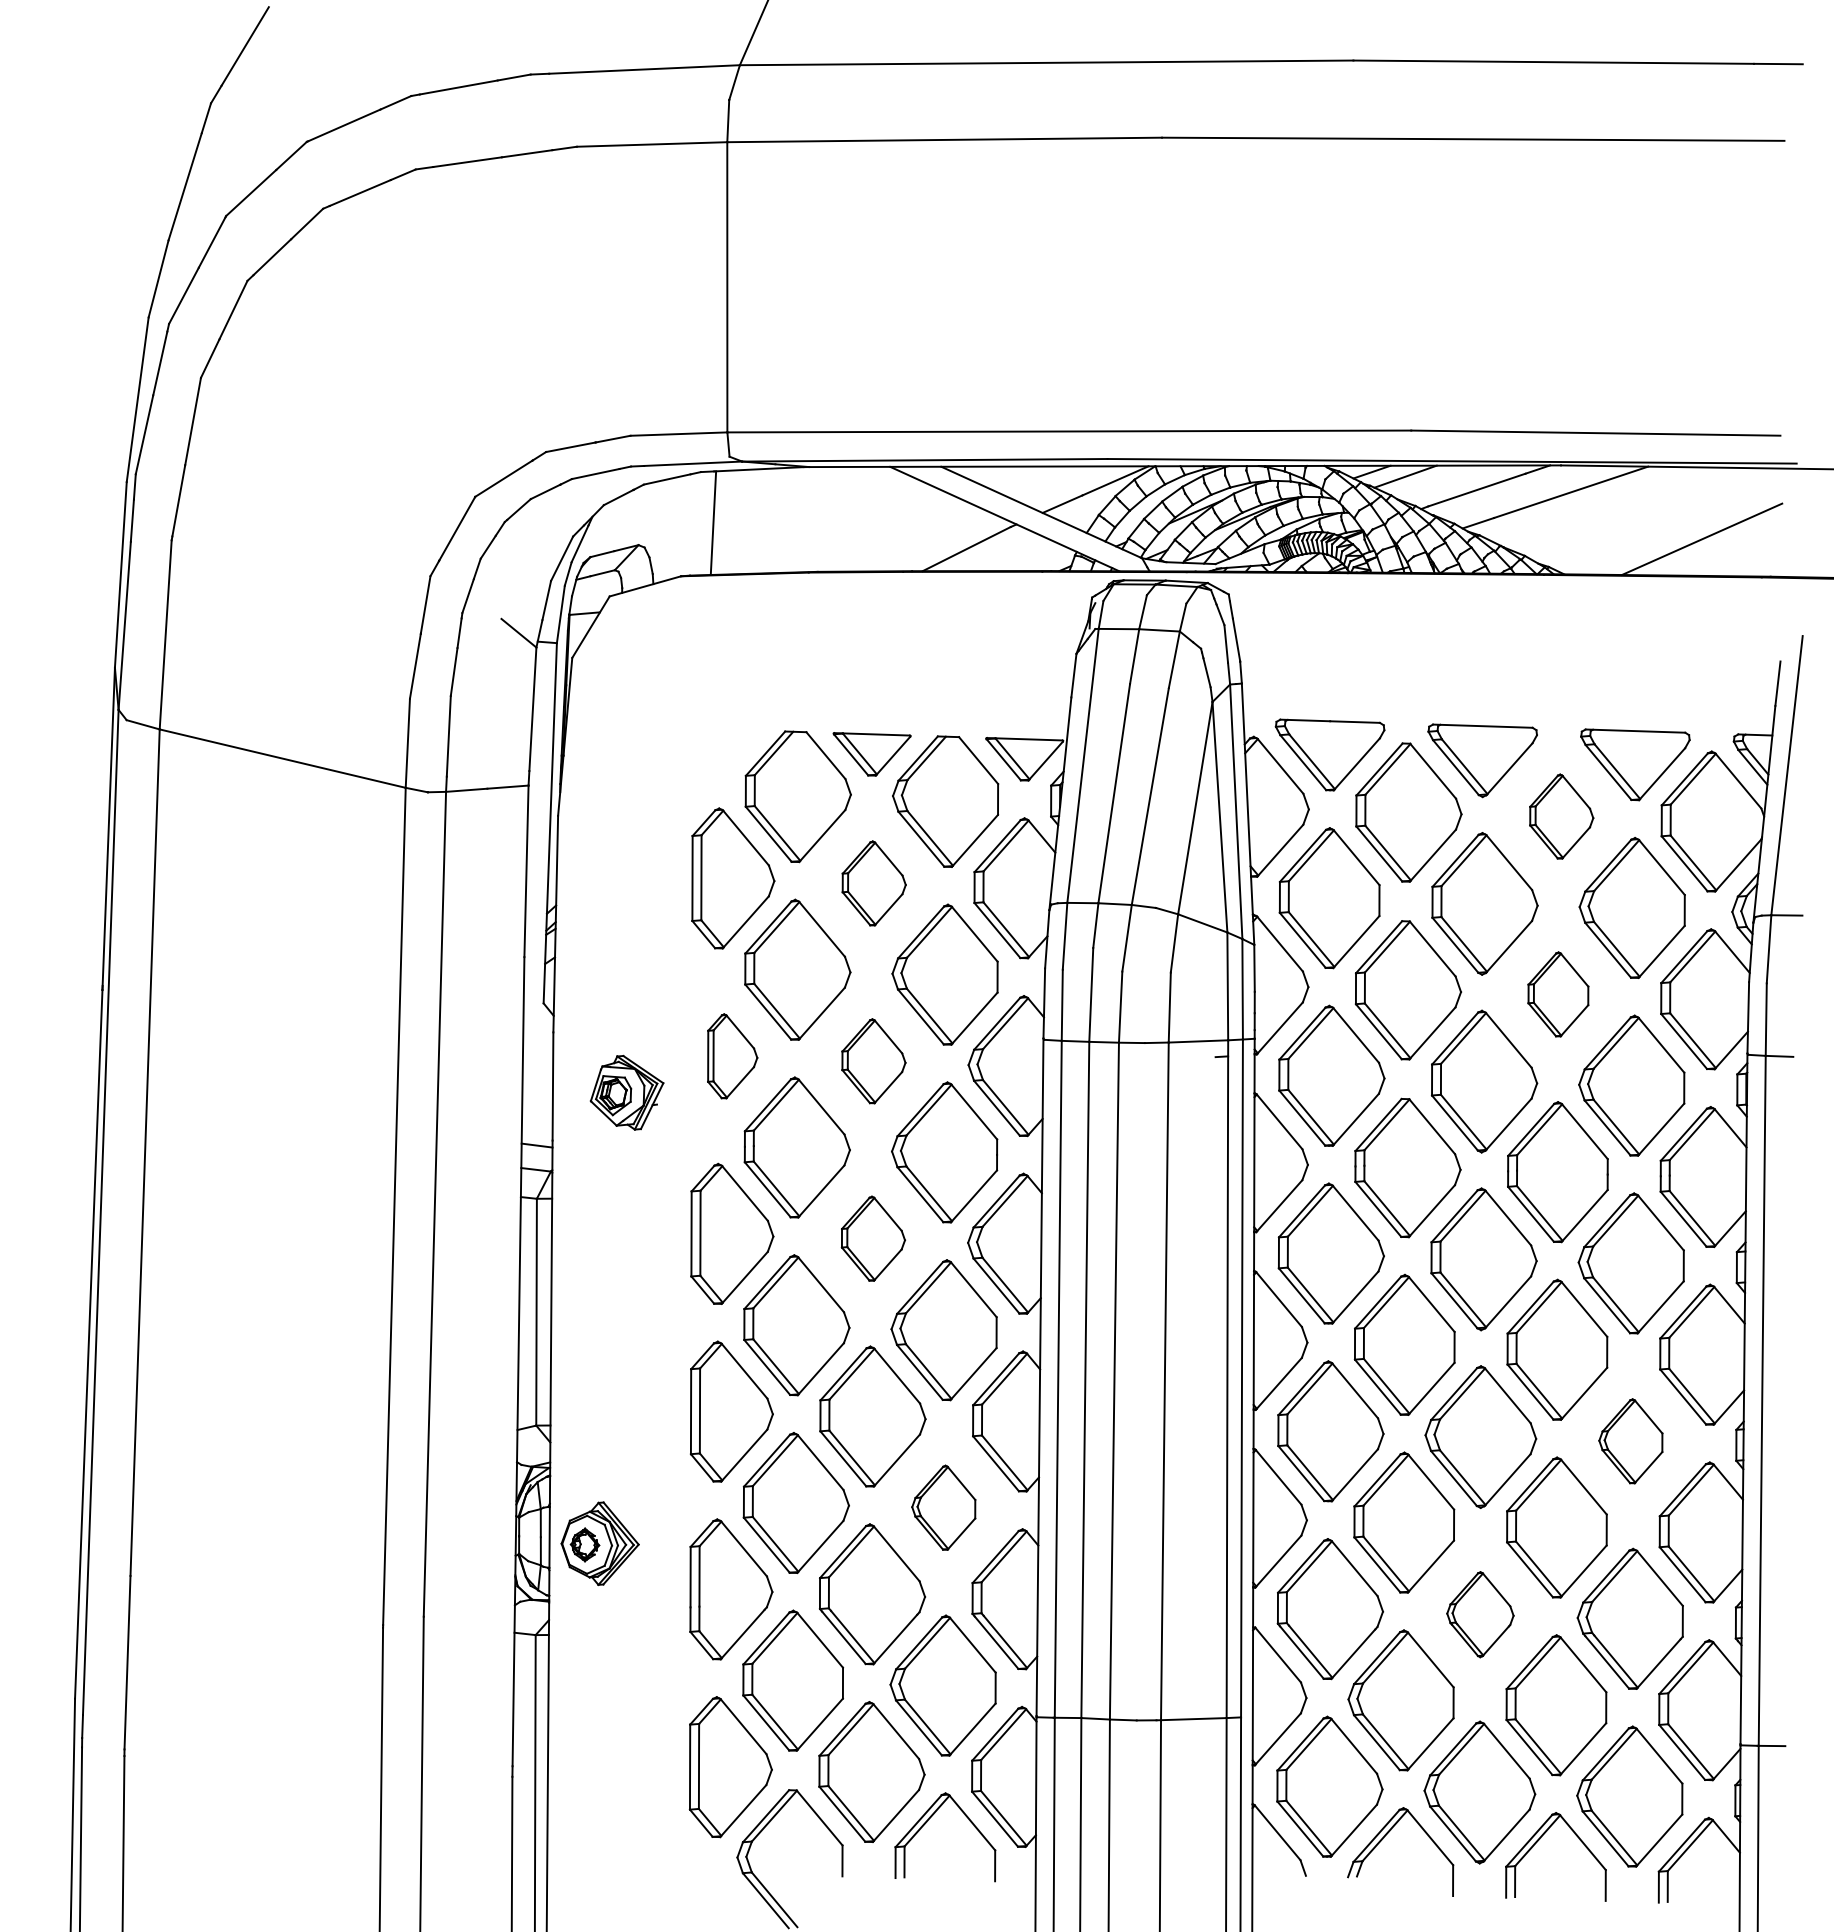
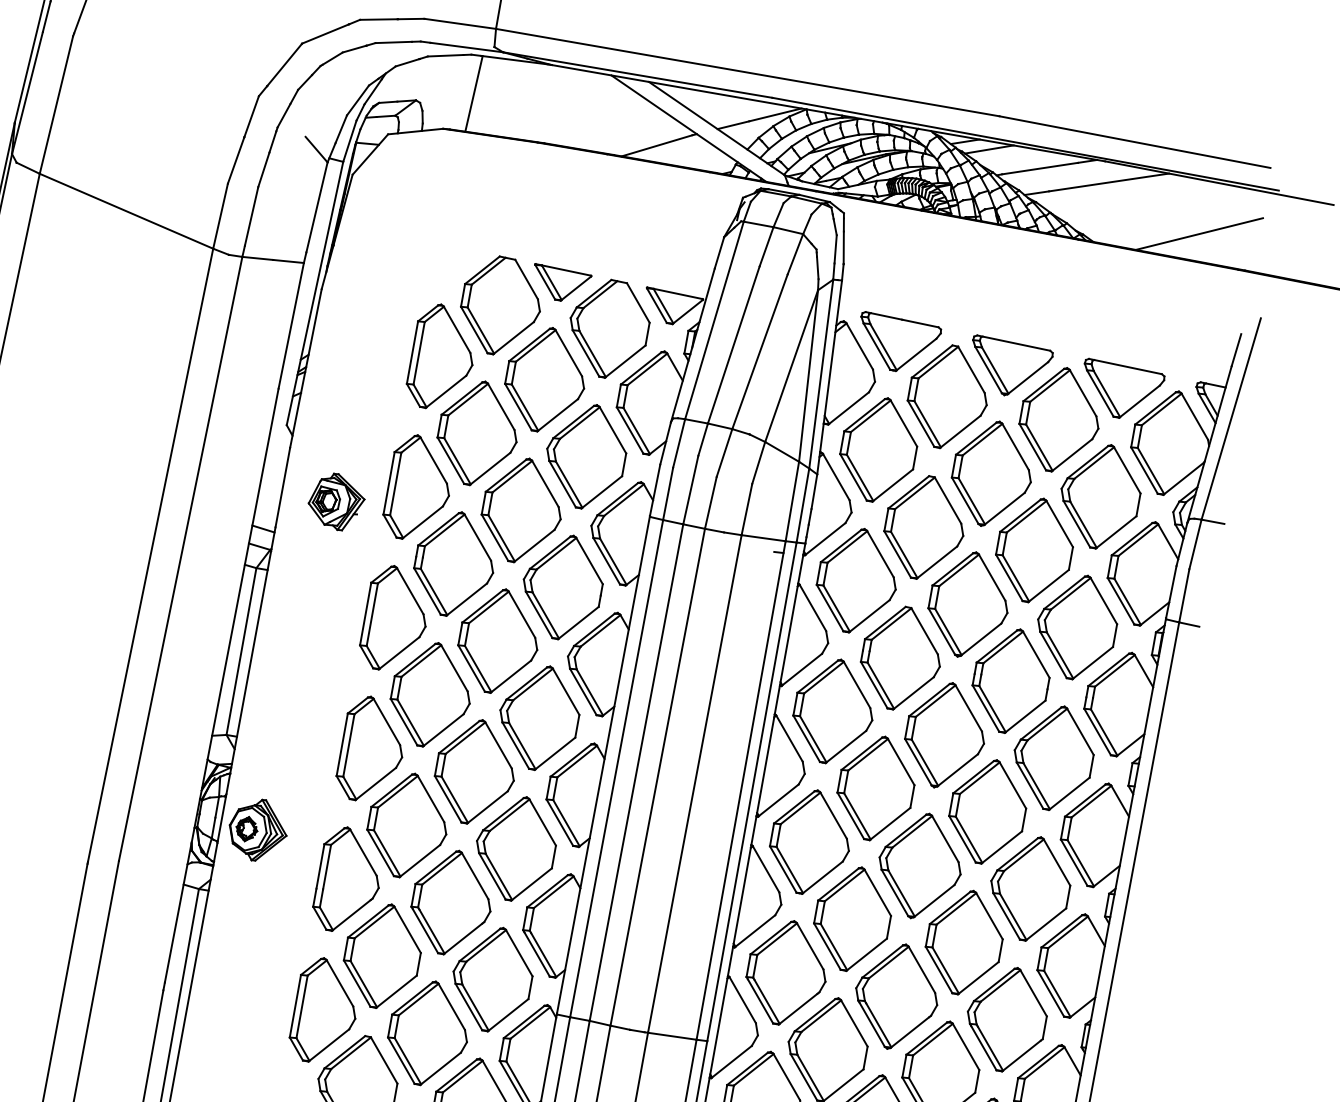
part: (1561, 816) -> (1059, 419), size x1.67
part: (873, 883) -> (545, 379), size x1.67
part: (1558, 994) -> (1034, 550), size x1.67
part: (732, 1056) -> (418, 488), size x1.67
part: (873, 1061) -> (521, 510), size x1.67
part: (873, 1238) -> (498, 641), size x1.67
part: (1630, 1441) -> (1029, 888), size x1.67
part: (943, 1507) -> (515, 848), size x1.67
part: (1480, 1614) -> (896, 996), size x1.67

